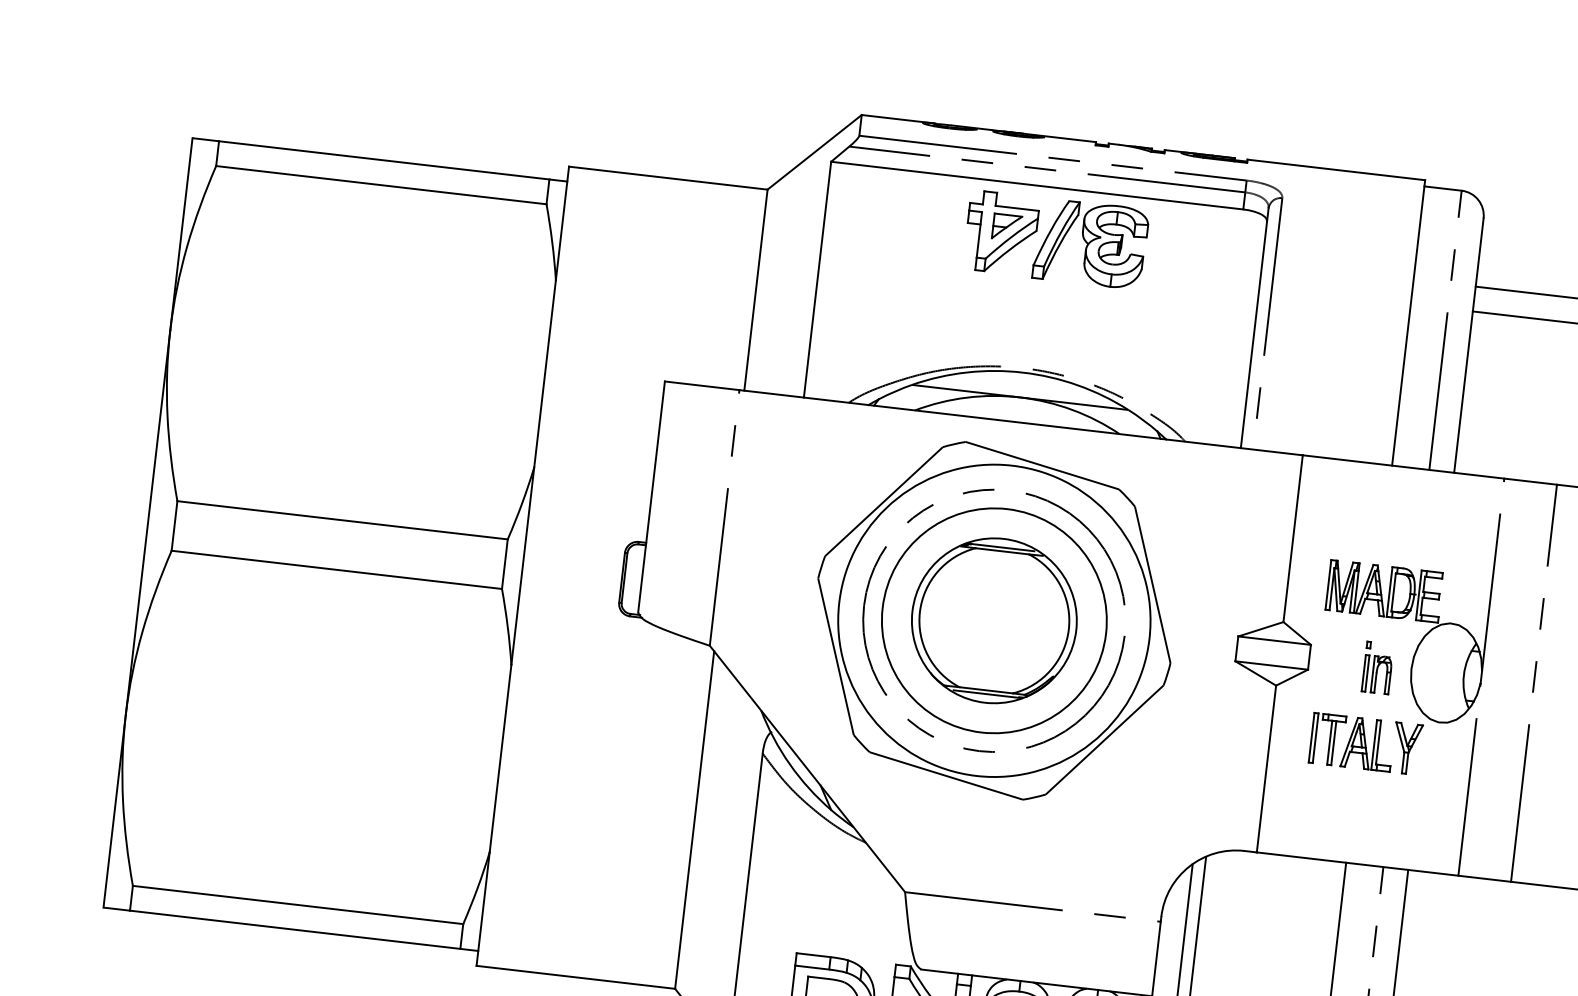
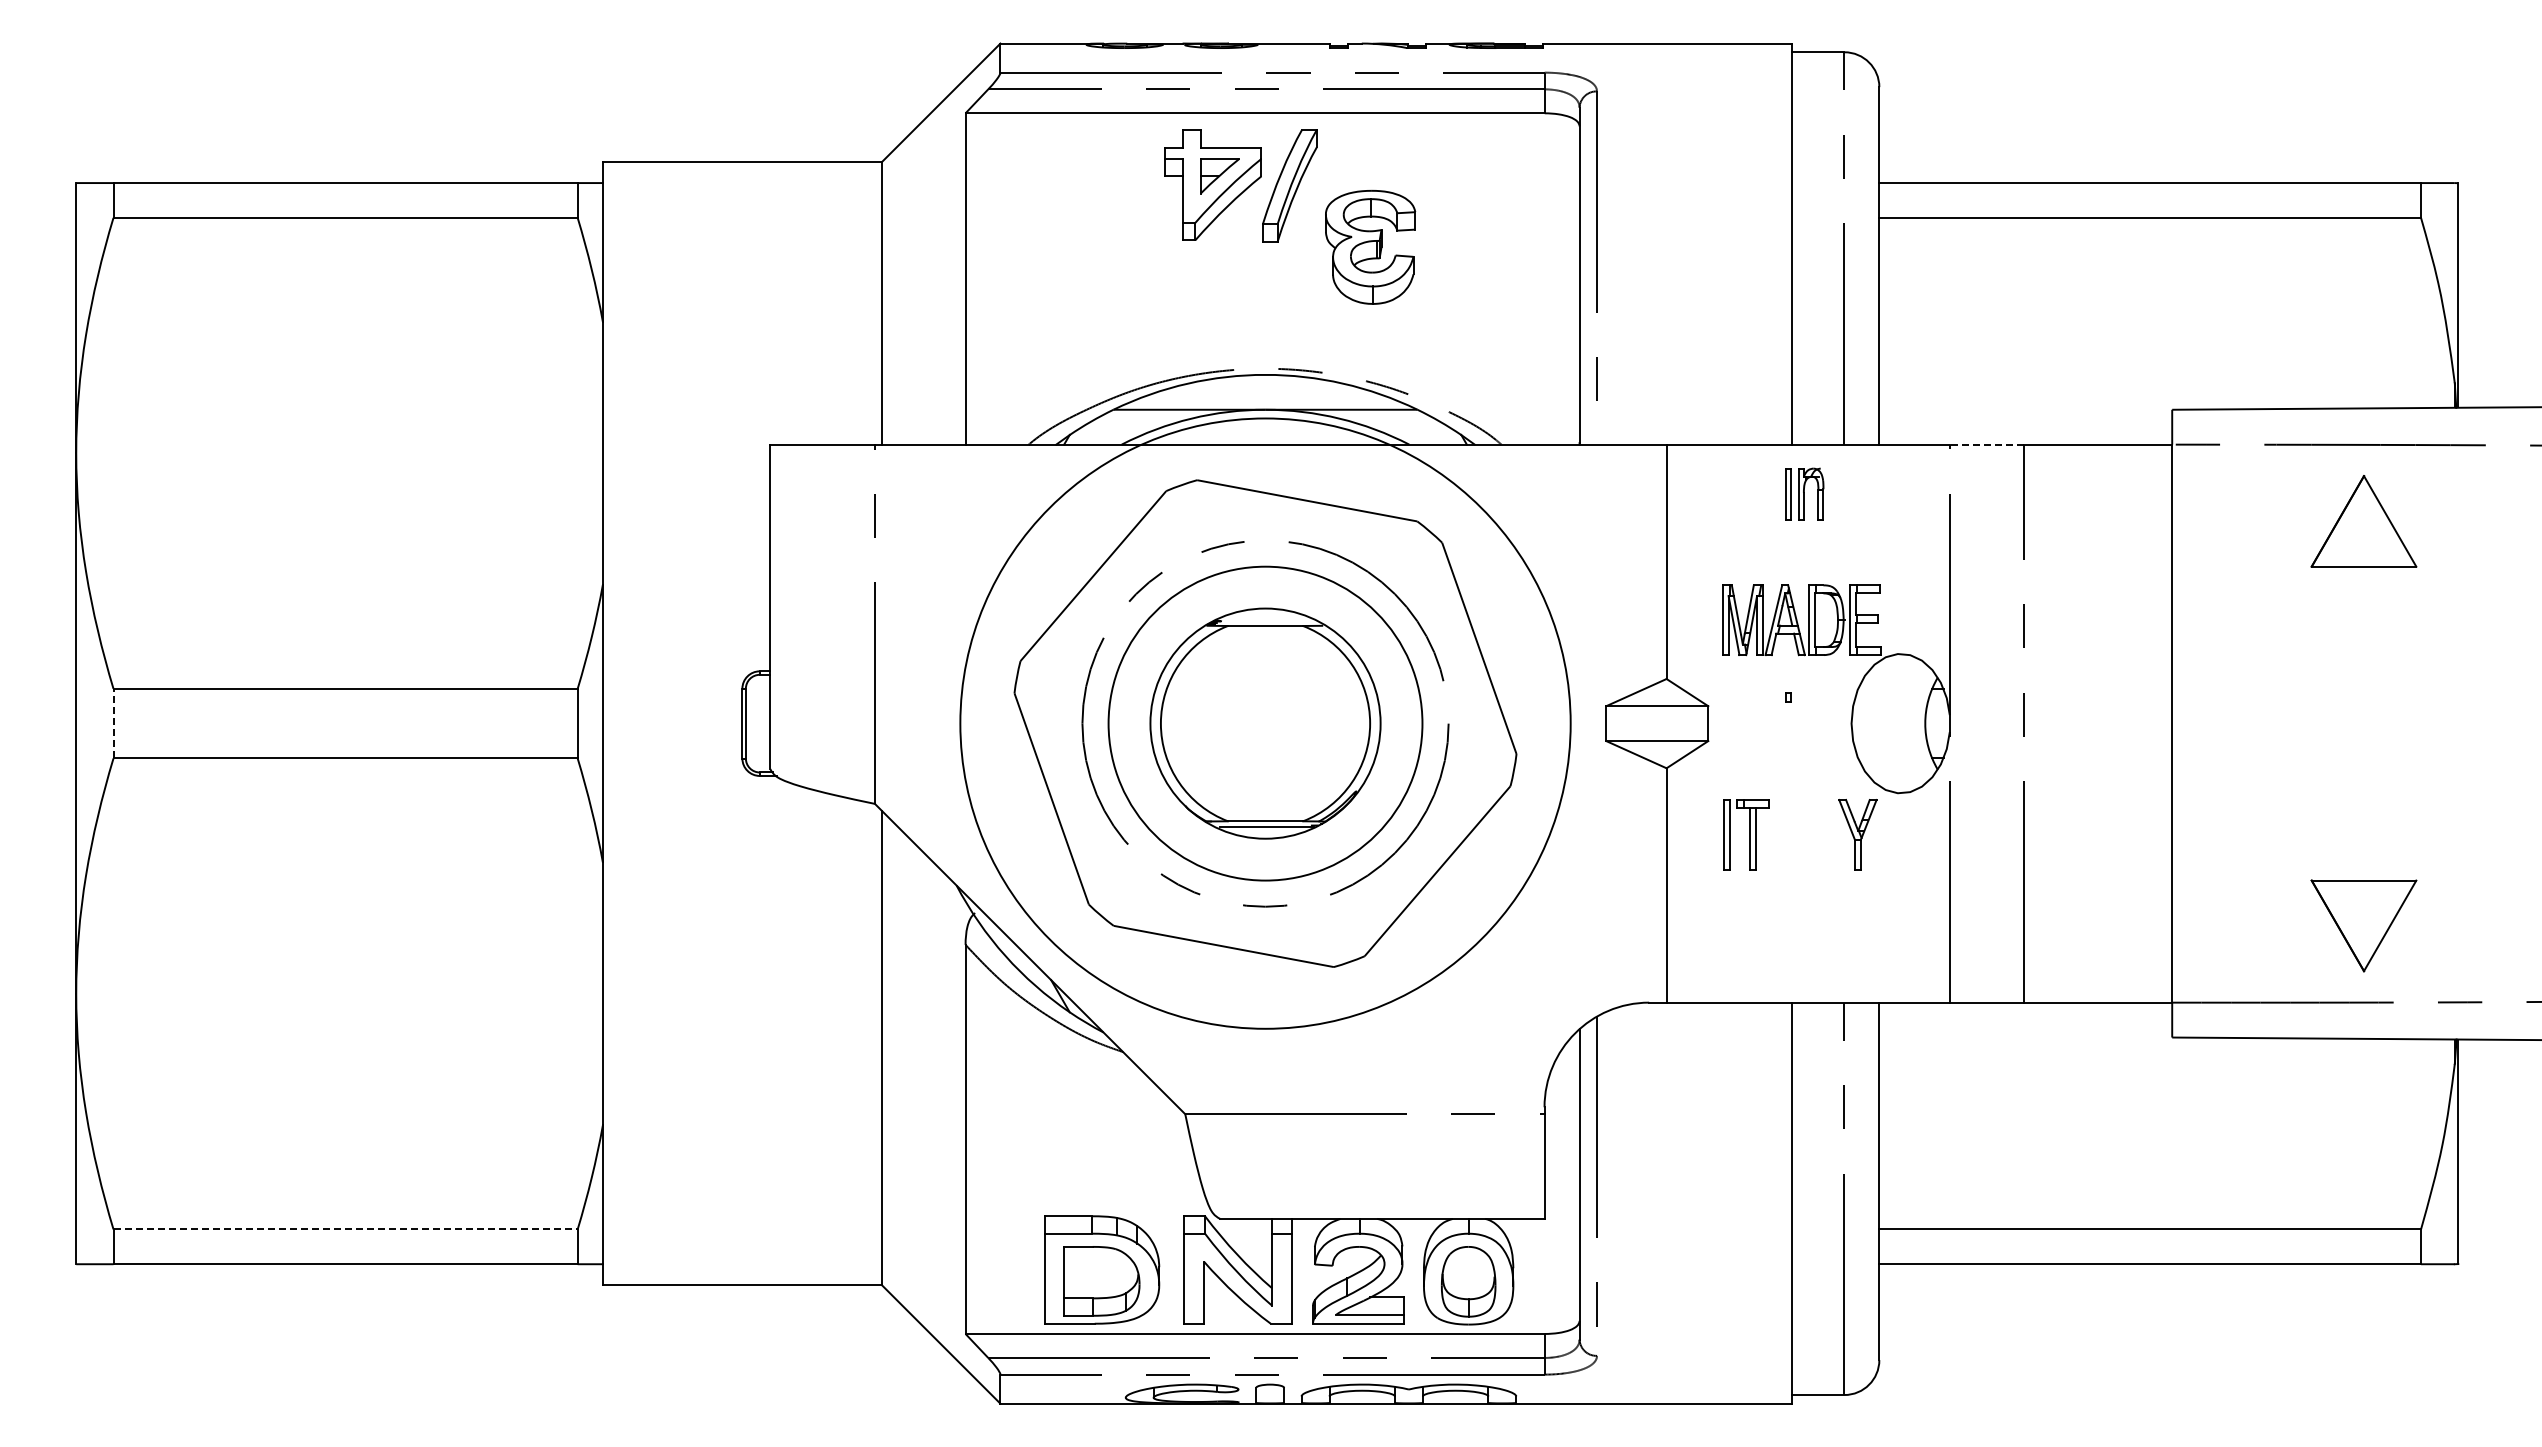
part: (1113, 245) -> (1370, 246), moved
line: (1530, 481) -> (1986, 444), solid -> dashed
line: (174, 525) -> (113, 723), solid -> dashed
line: (1000, 547) -> (1262, 620), removed
circle: (994, 620) -> (1265, 723), size x1.4
part: (1376, 673) -> (1804, 493), moved
part: (1367, 743) -> (1802, 834), removed
line: (298, 905) -> (346, 1229), solid -> dashed

